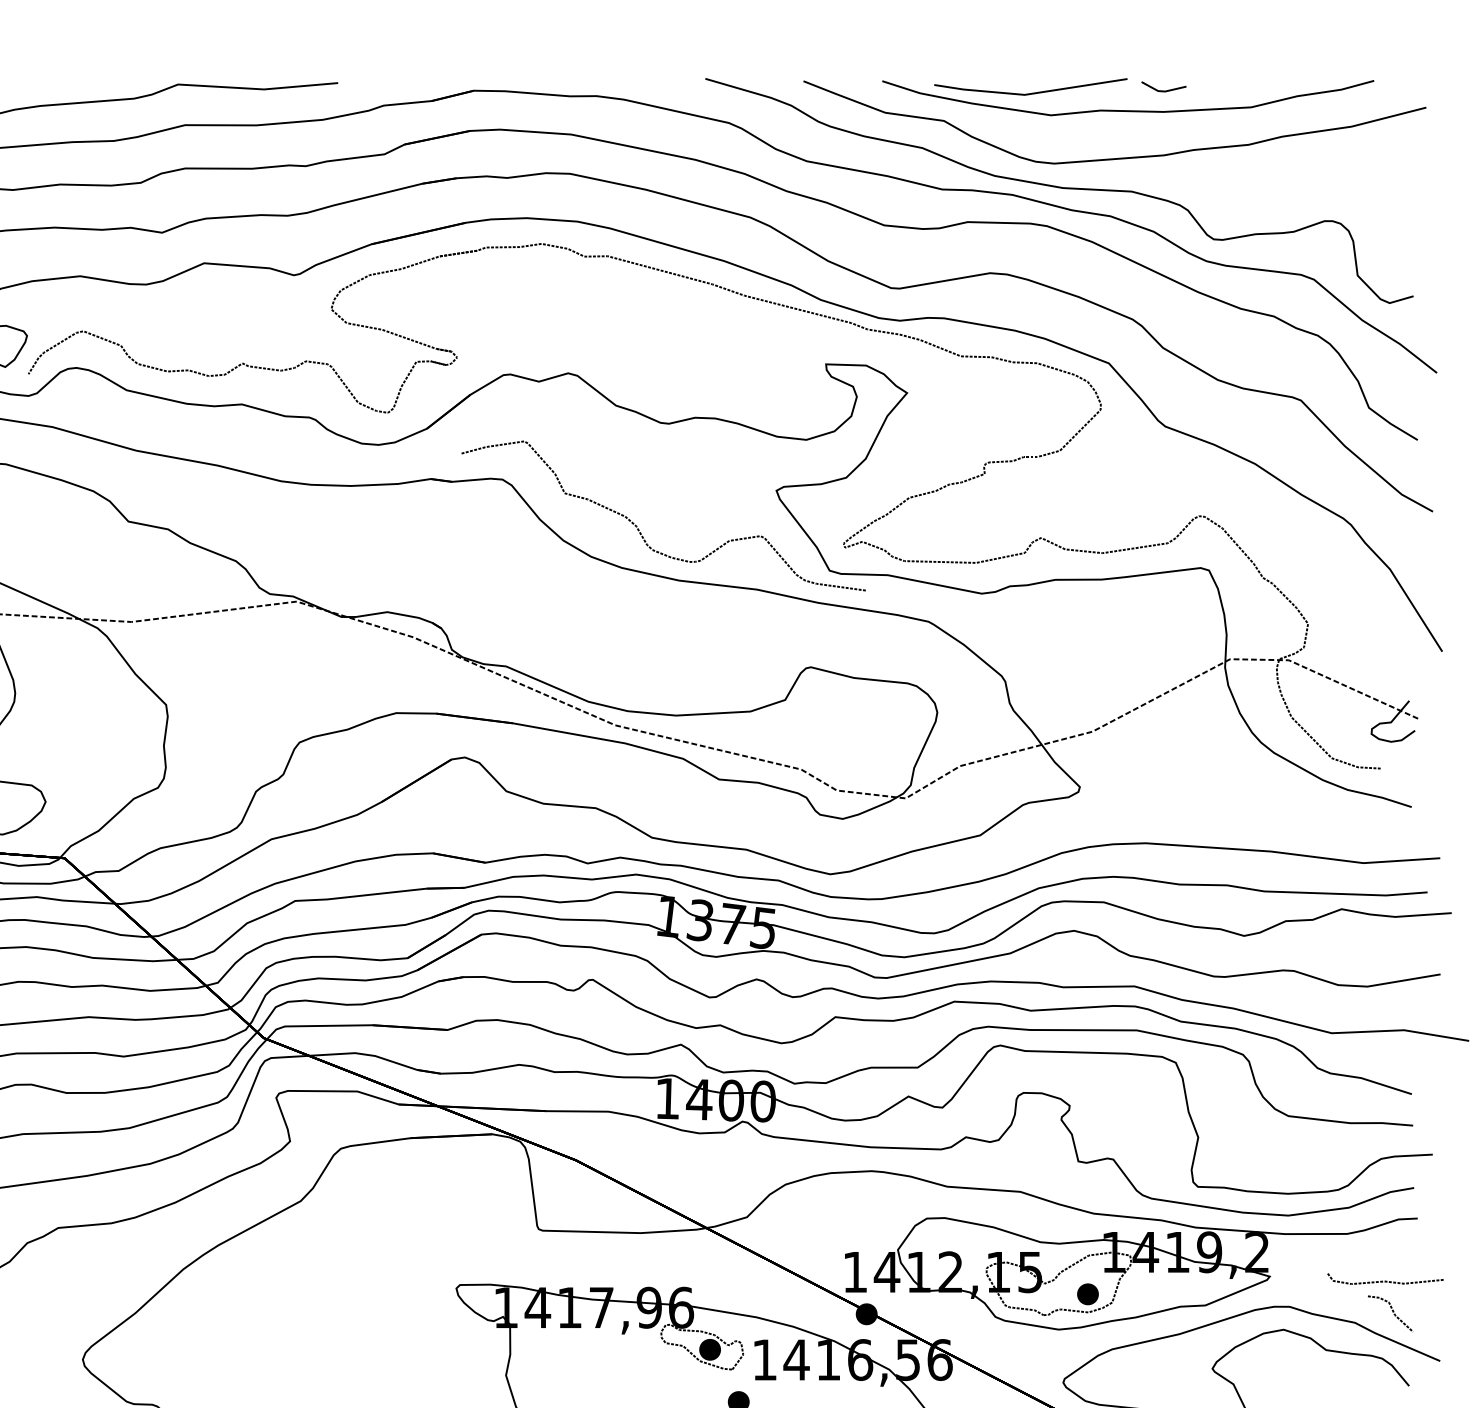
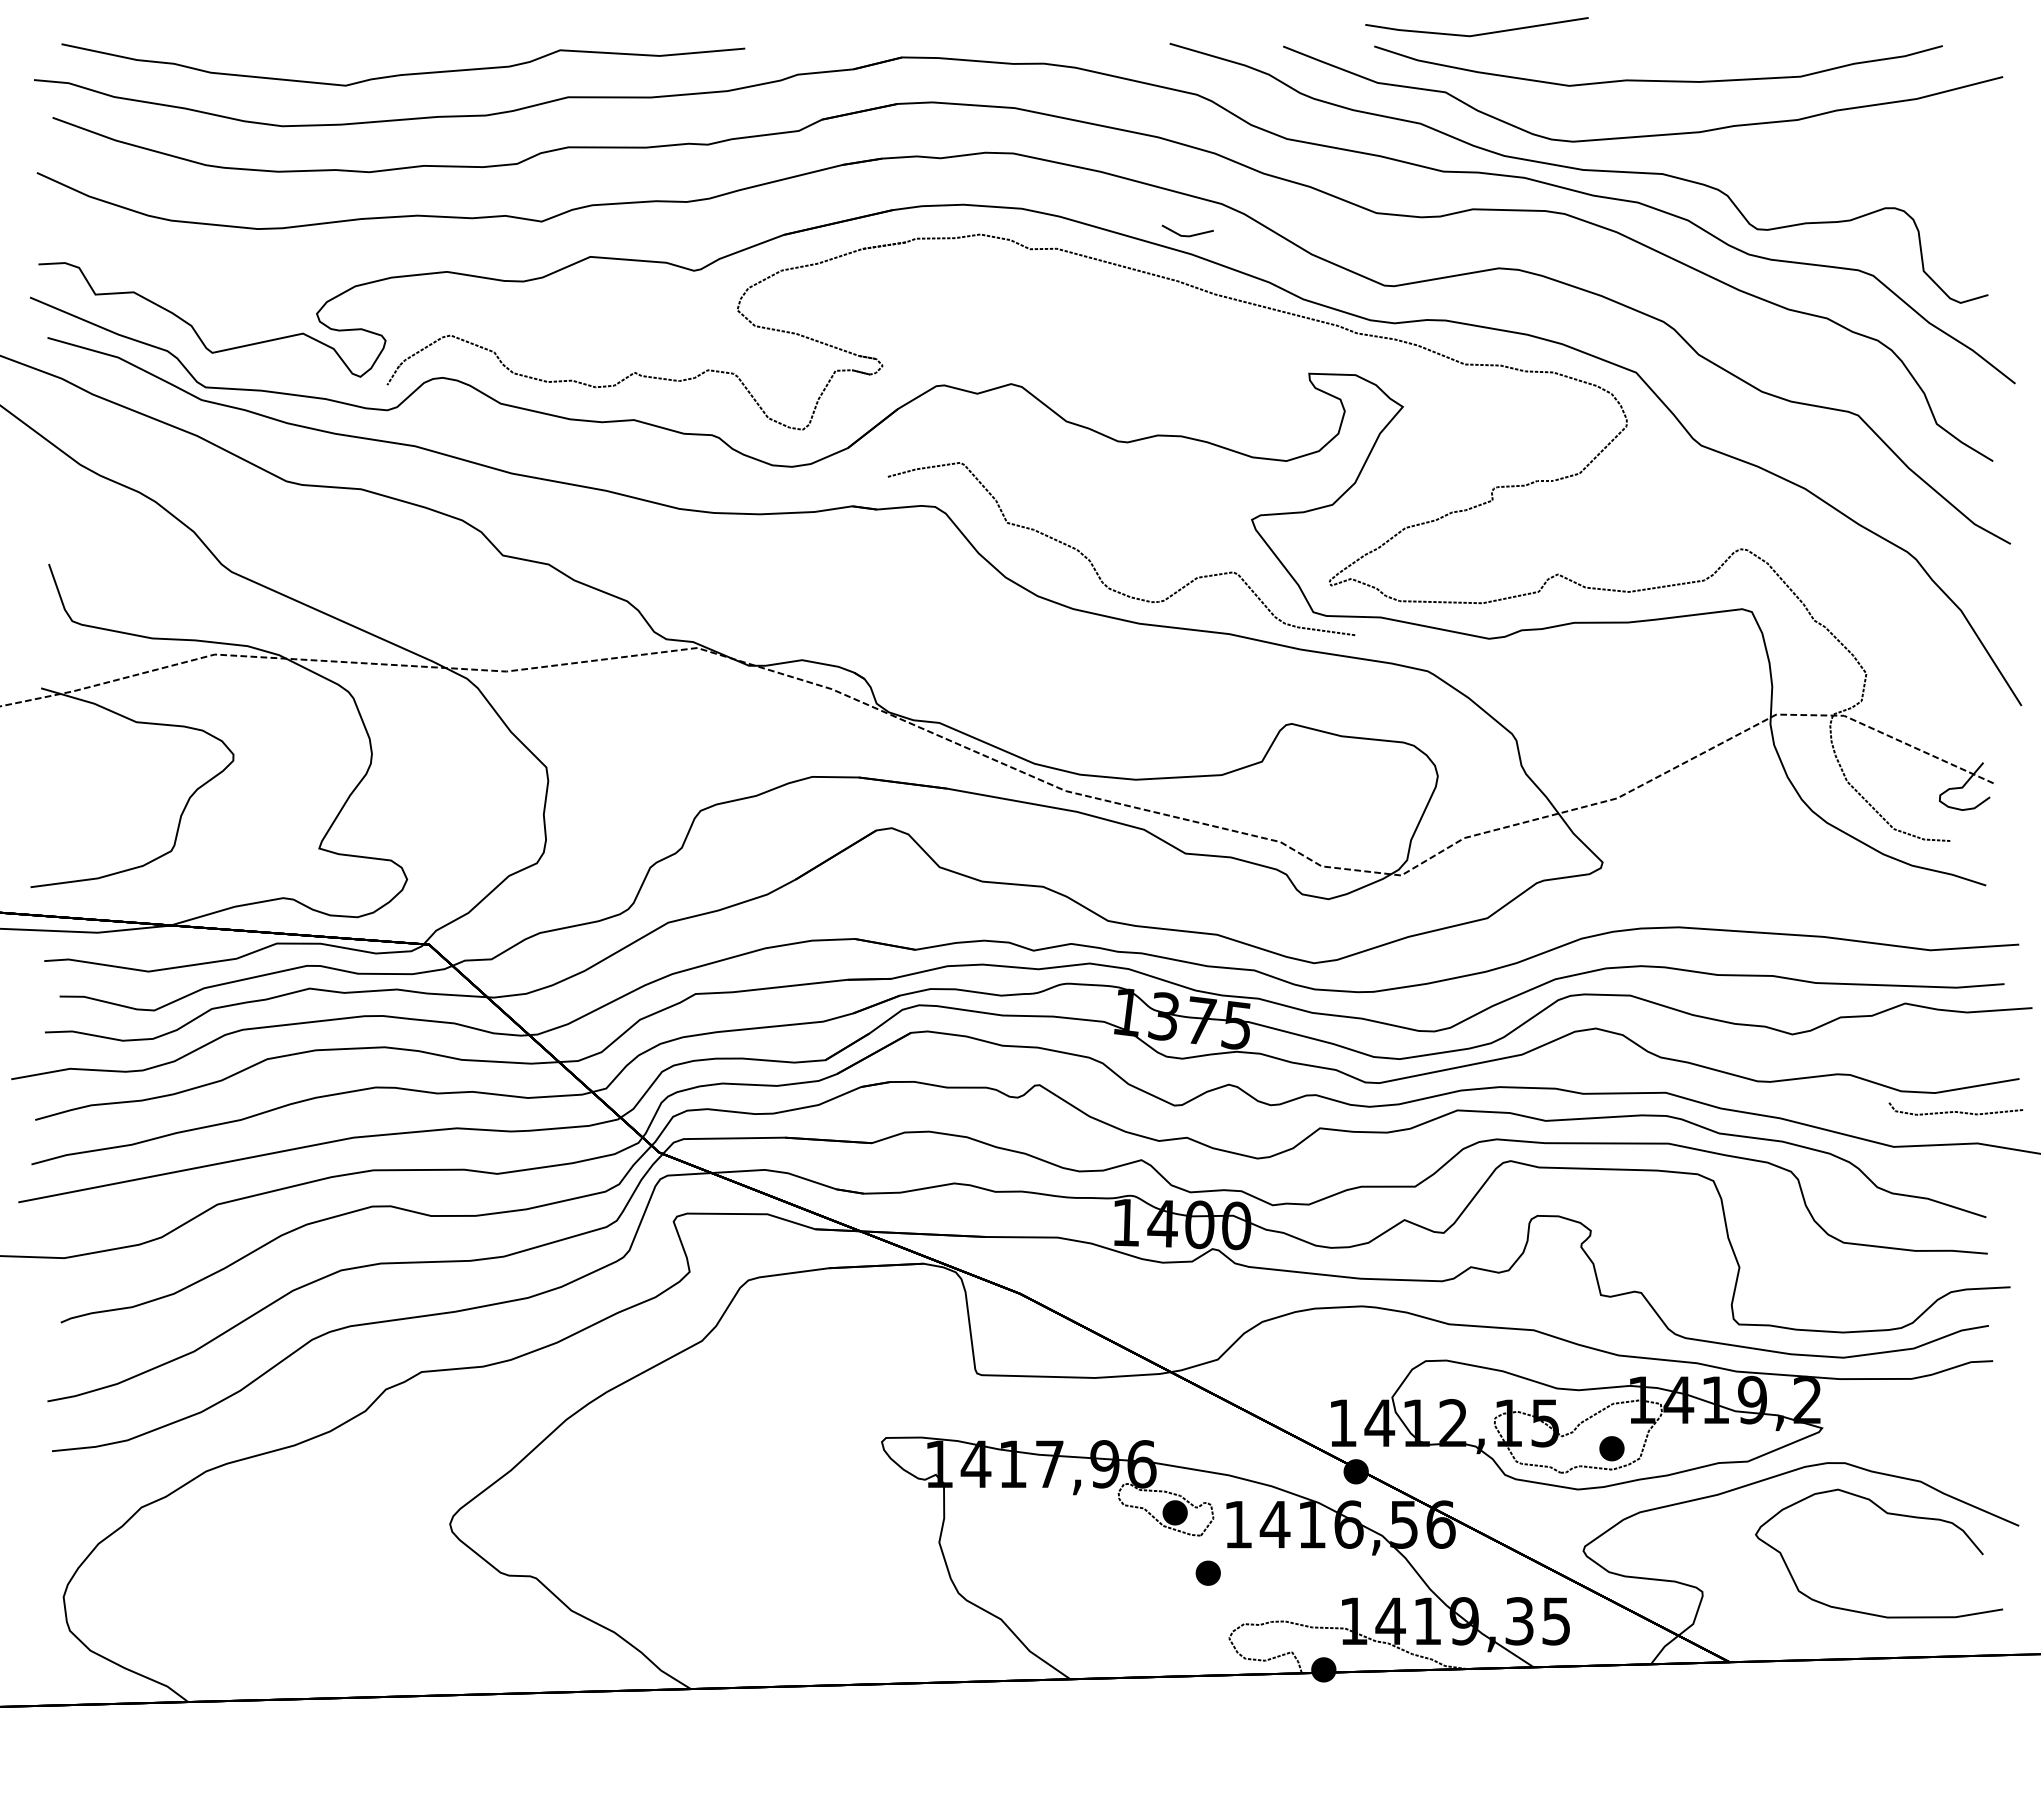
line: (1163, 90) -> (1187, 235), moved
line: (1033, 92) -> (1479, 33), moved
curve: (1385, 1281) -> (1955, 1111), moved
line: (1392, 1311) -> (1963, 1468), removed

